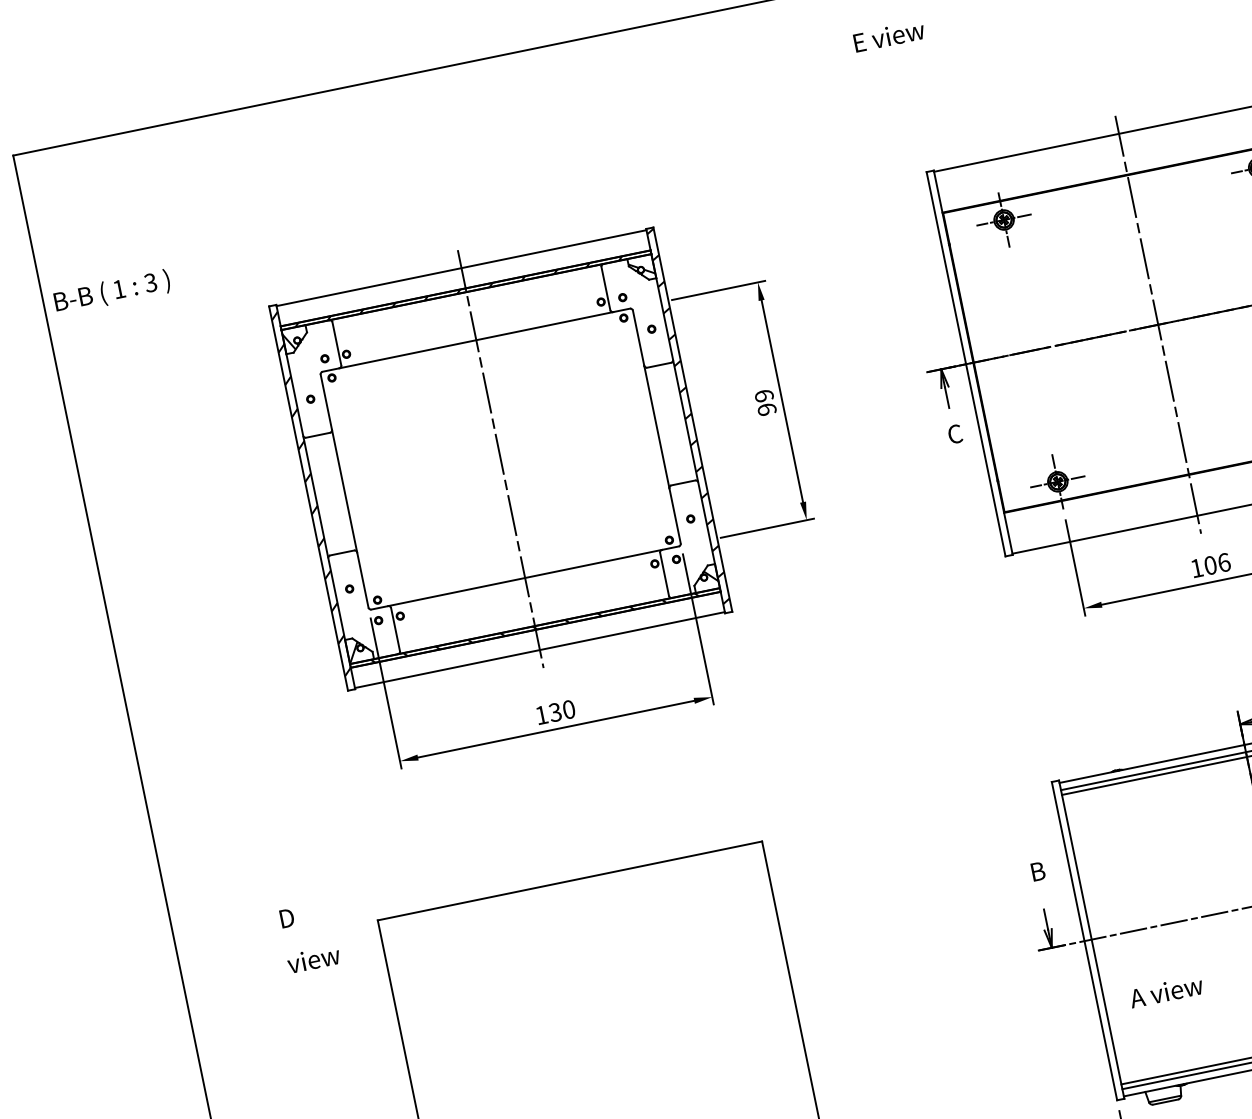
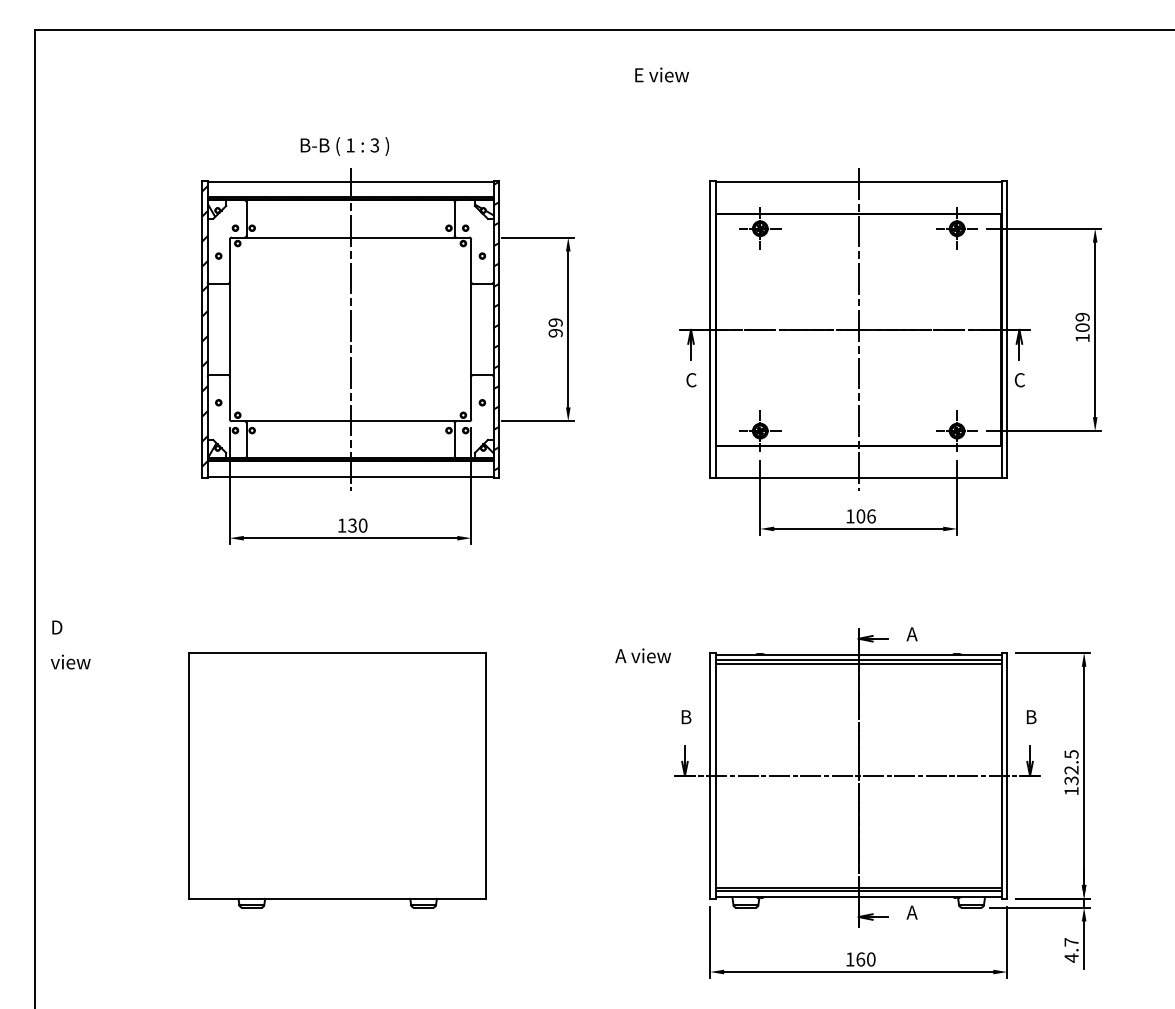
text: (888, 35) -> (661, 74), moved
text: (111, 292) -> (344, 146), moved
text: (308, 936) -> (70, 644), moved
text: (1165, 991) -> (642, 655), moved

